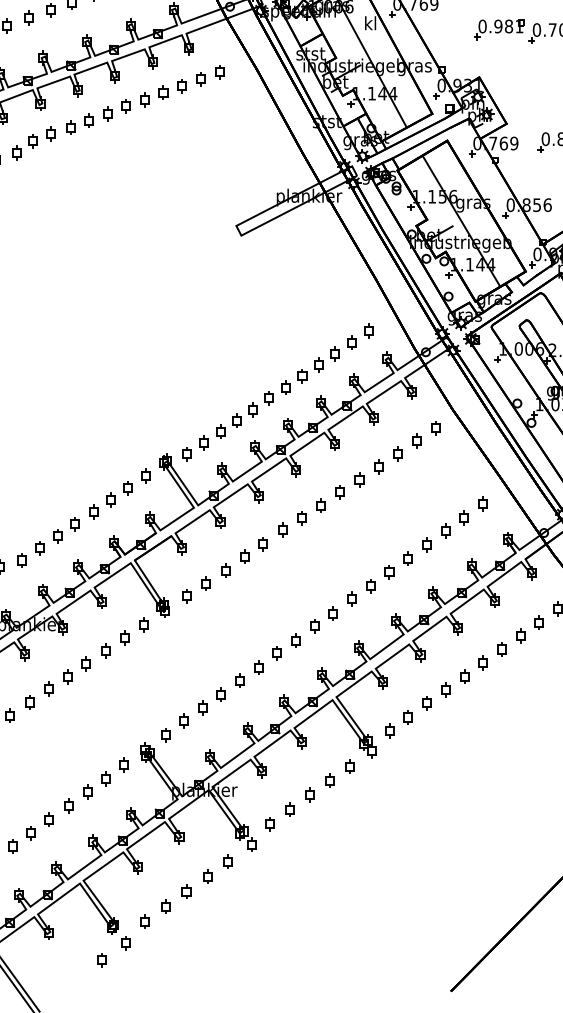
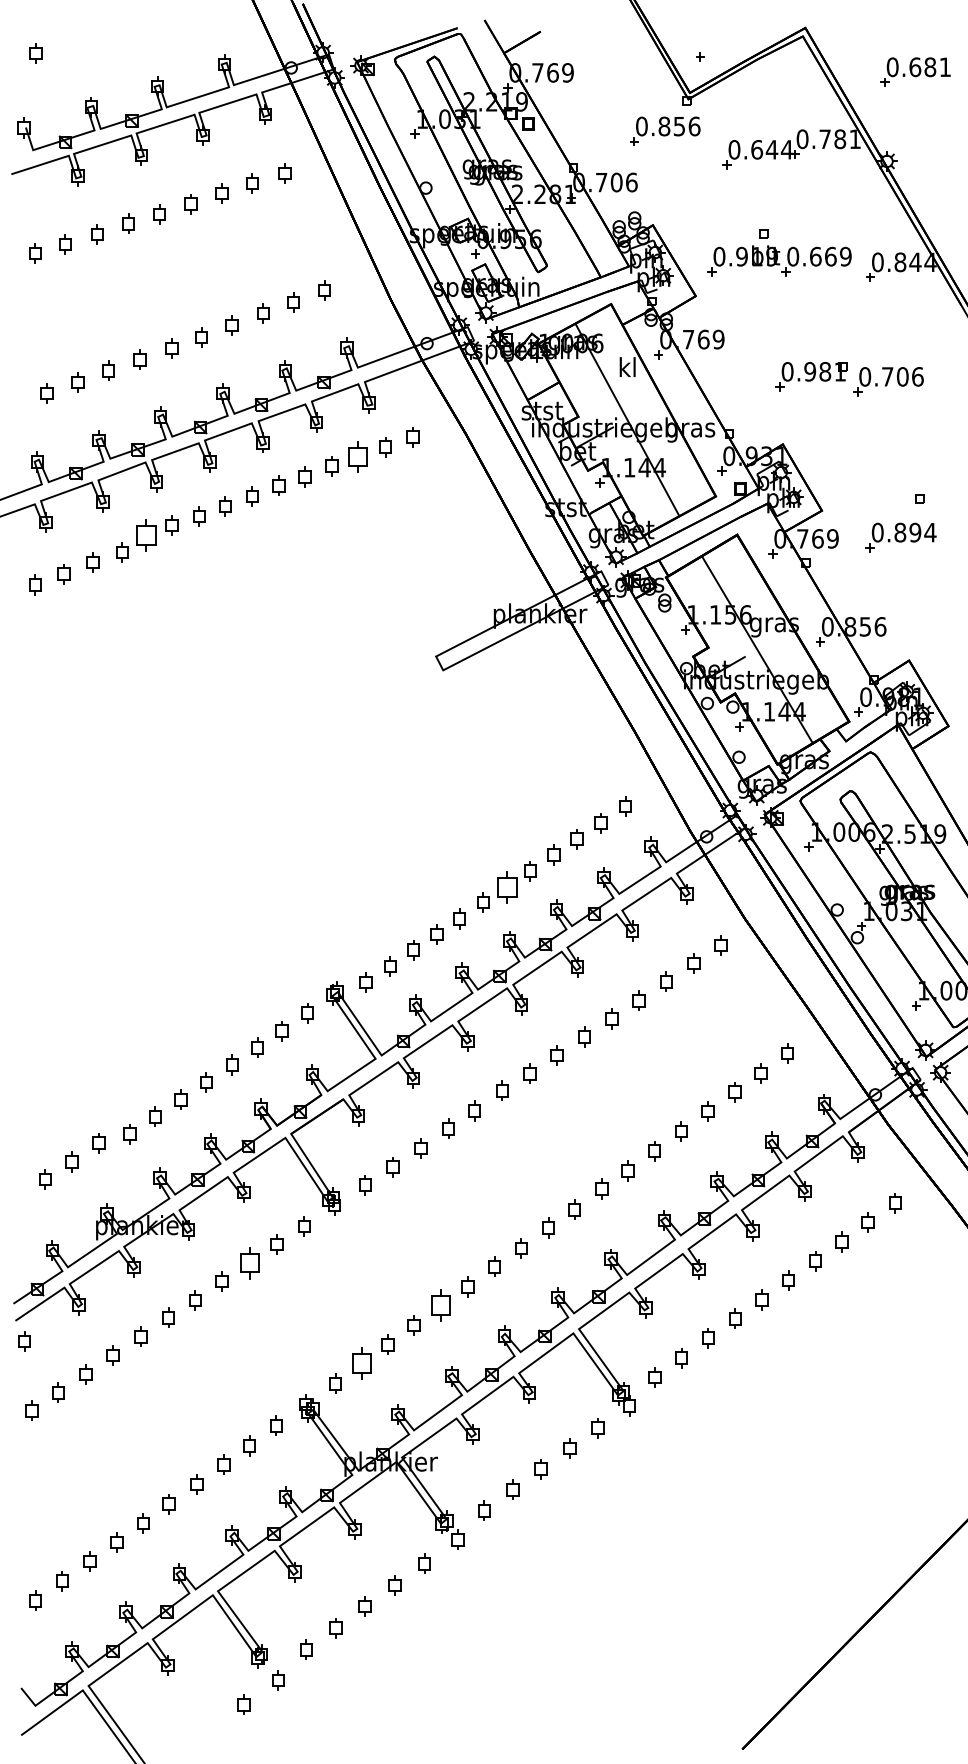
part: (182, 85) -> (358, 456), size x1.6
part: (32, 141) -> (145, 535), size x1.6
part: (286, 387) -> (507, 887), size x1.6
part: (105, 651) -> (249, 1263), size x1.6
part: (240, 680) -> (441, 1305), size x1.6
part: (184, 721) -> (361, 1363), size x1.6

